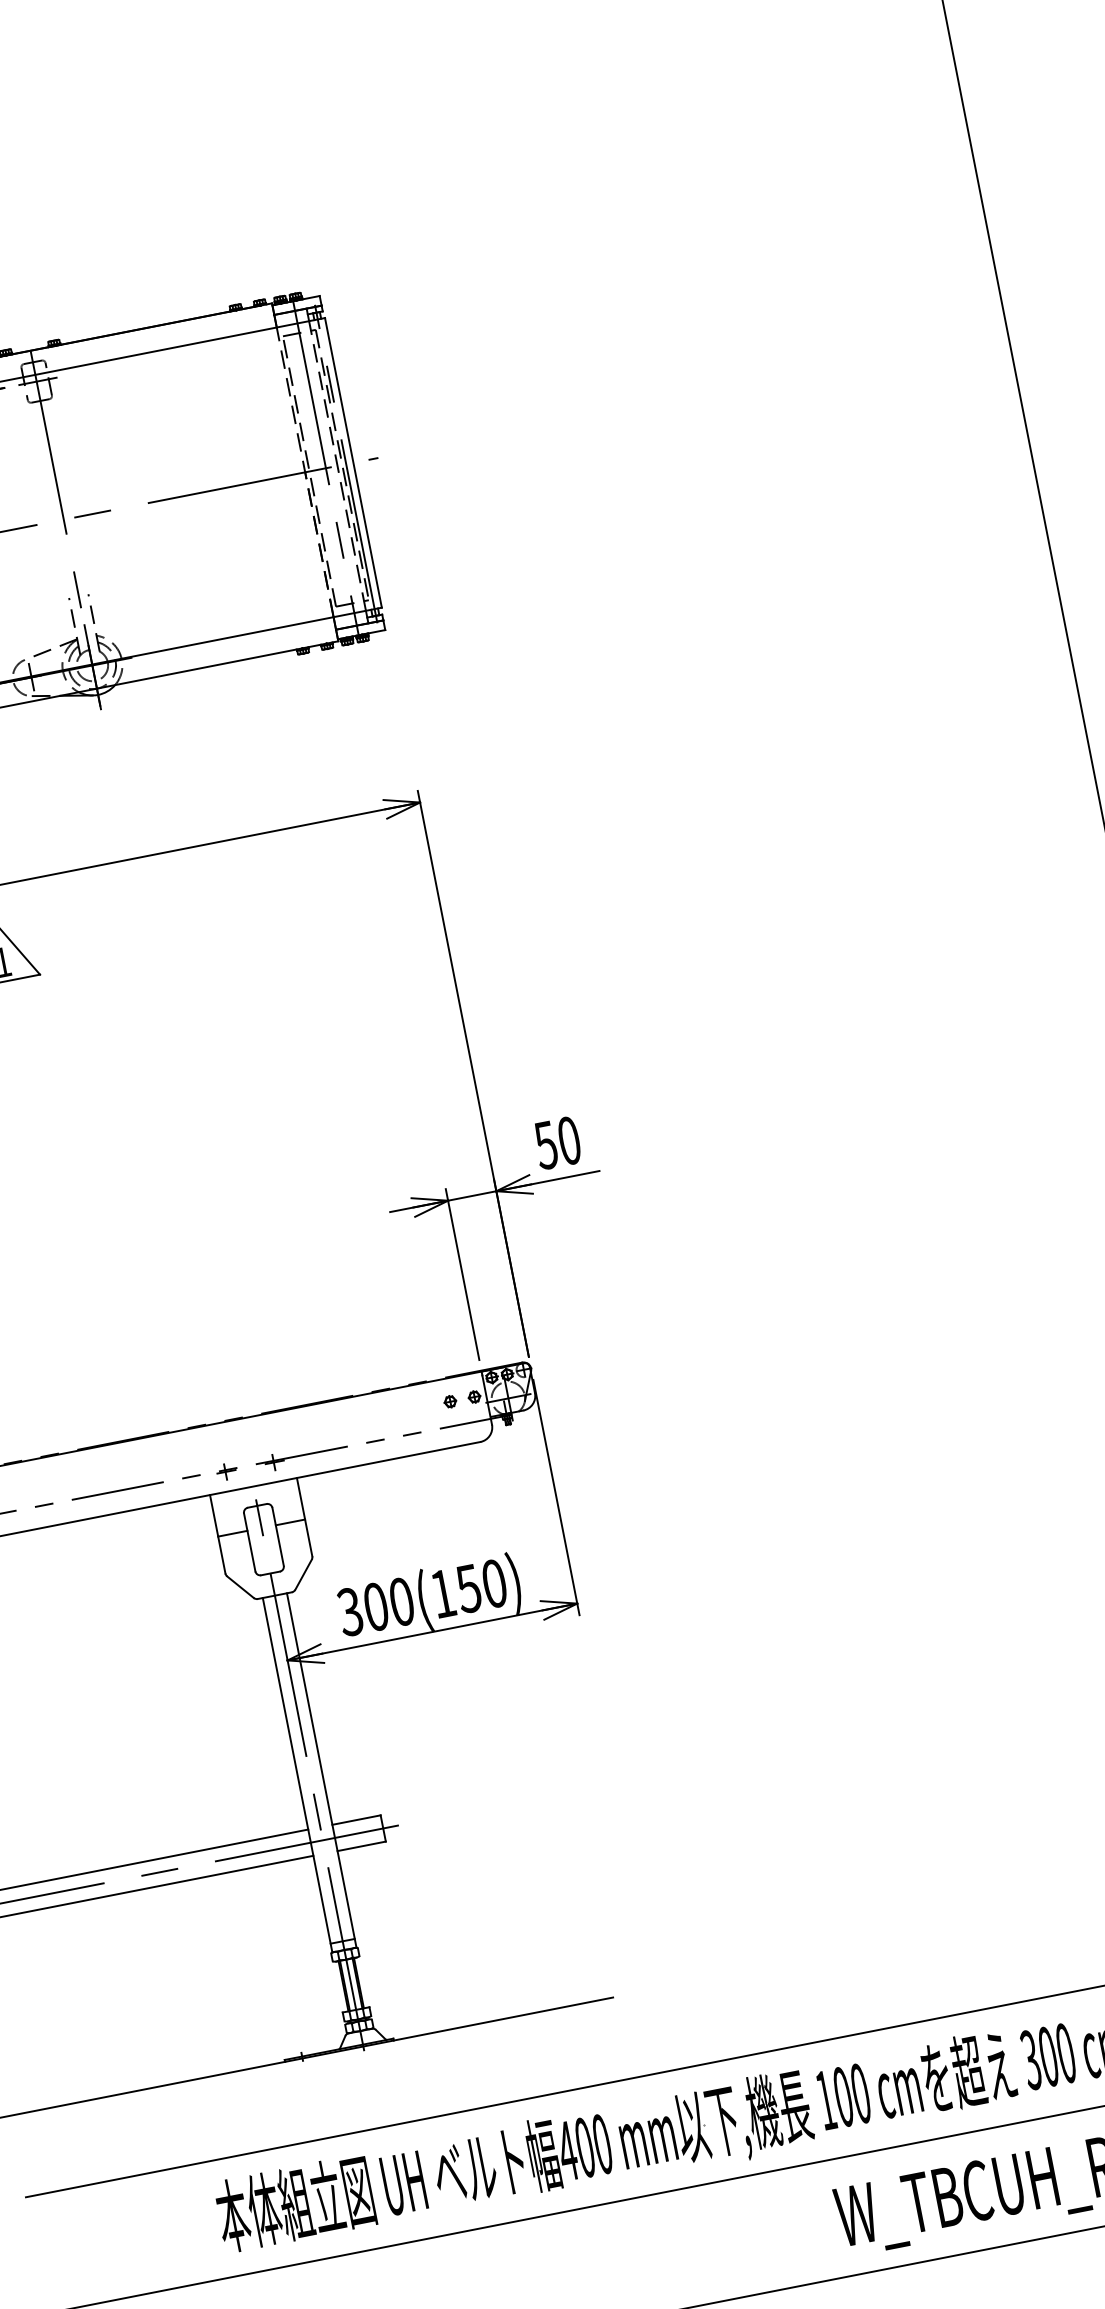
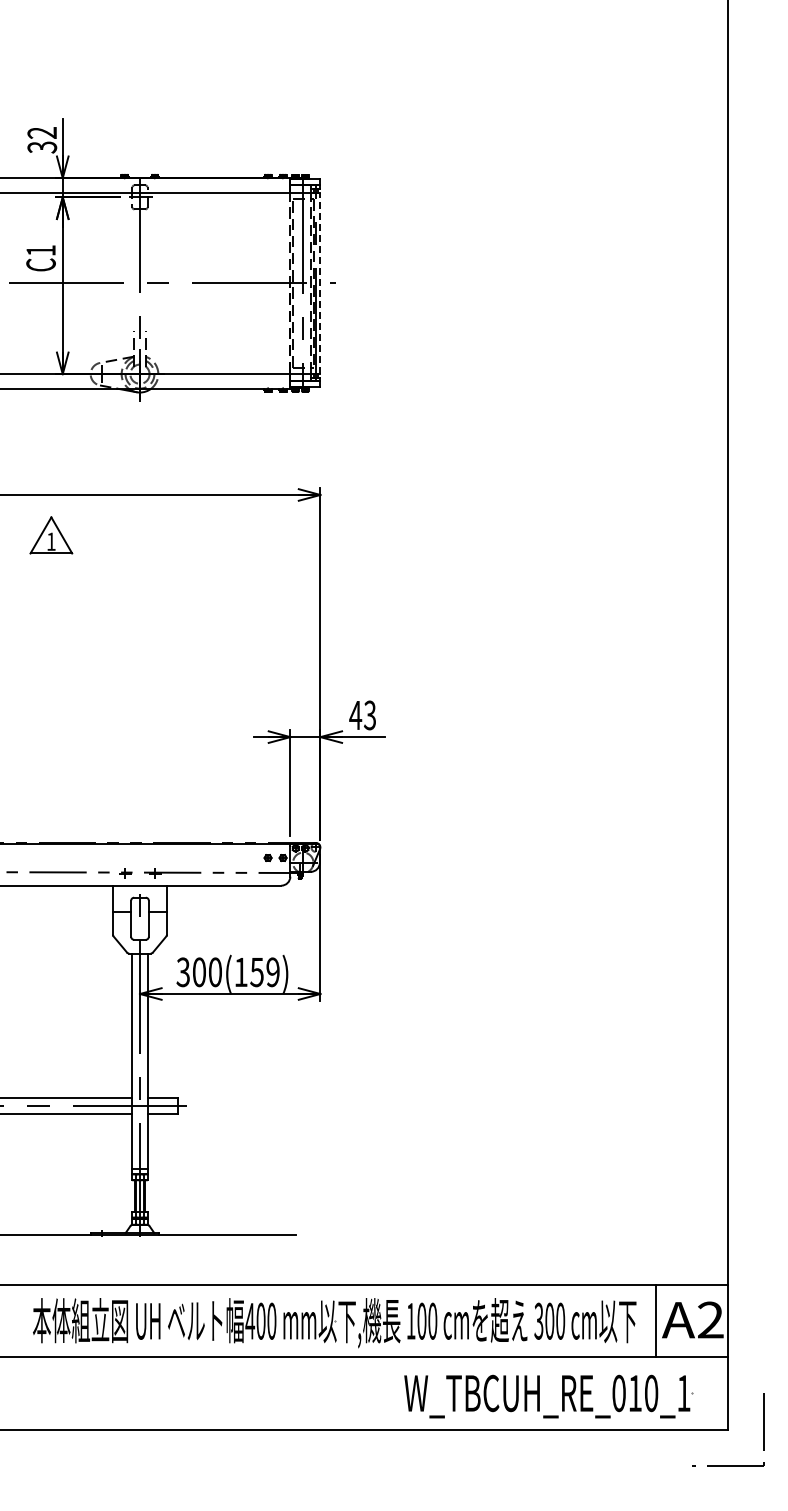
line: (353, 461) -> (320, 282), solid -> dashed
text: (557, 1143) -> (362, 715), 50 -> 43
text: (493, 1584) -> (272, 972), 300(150) -> 300(159)

